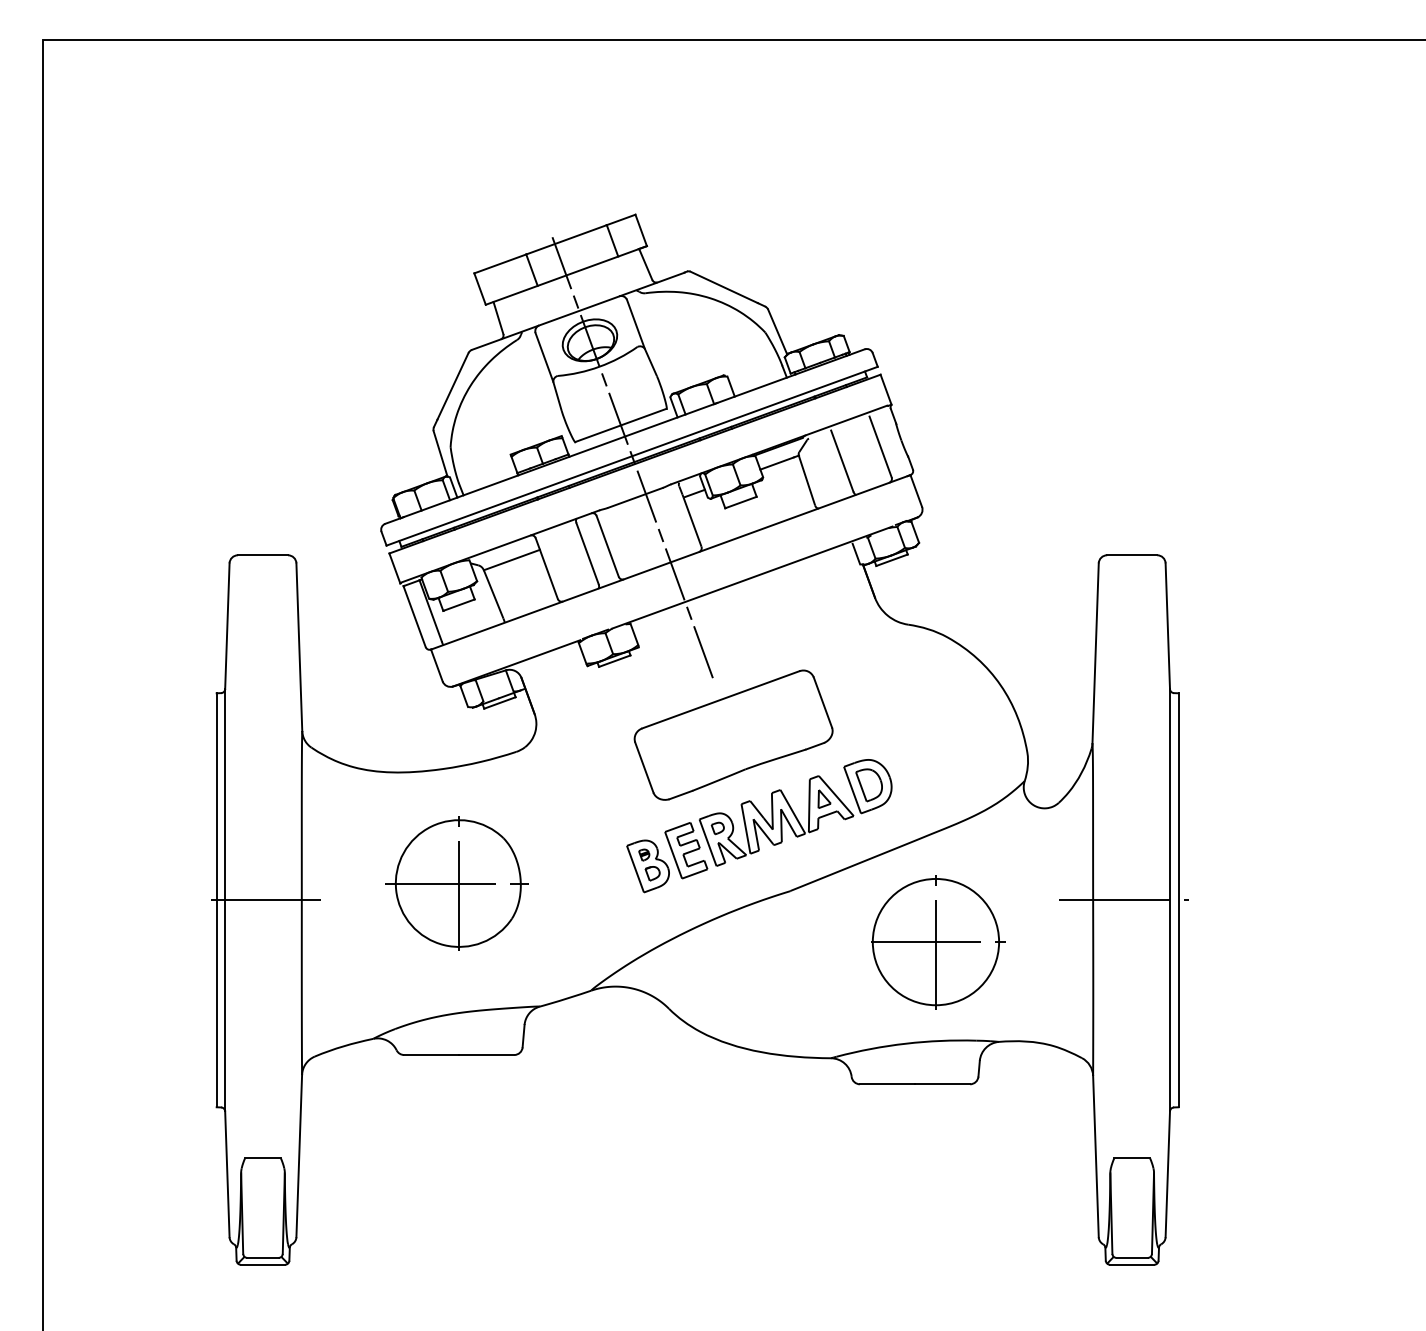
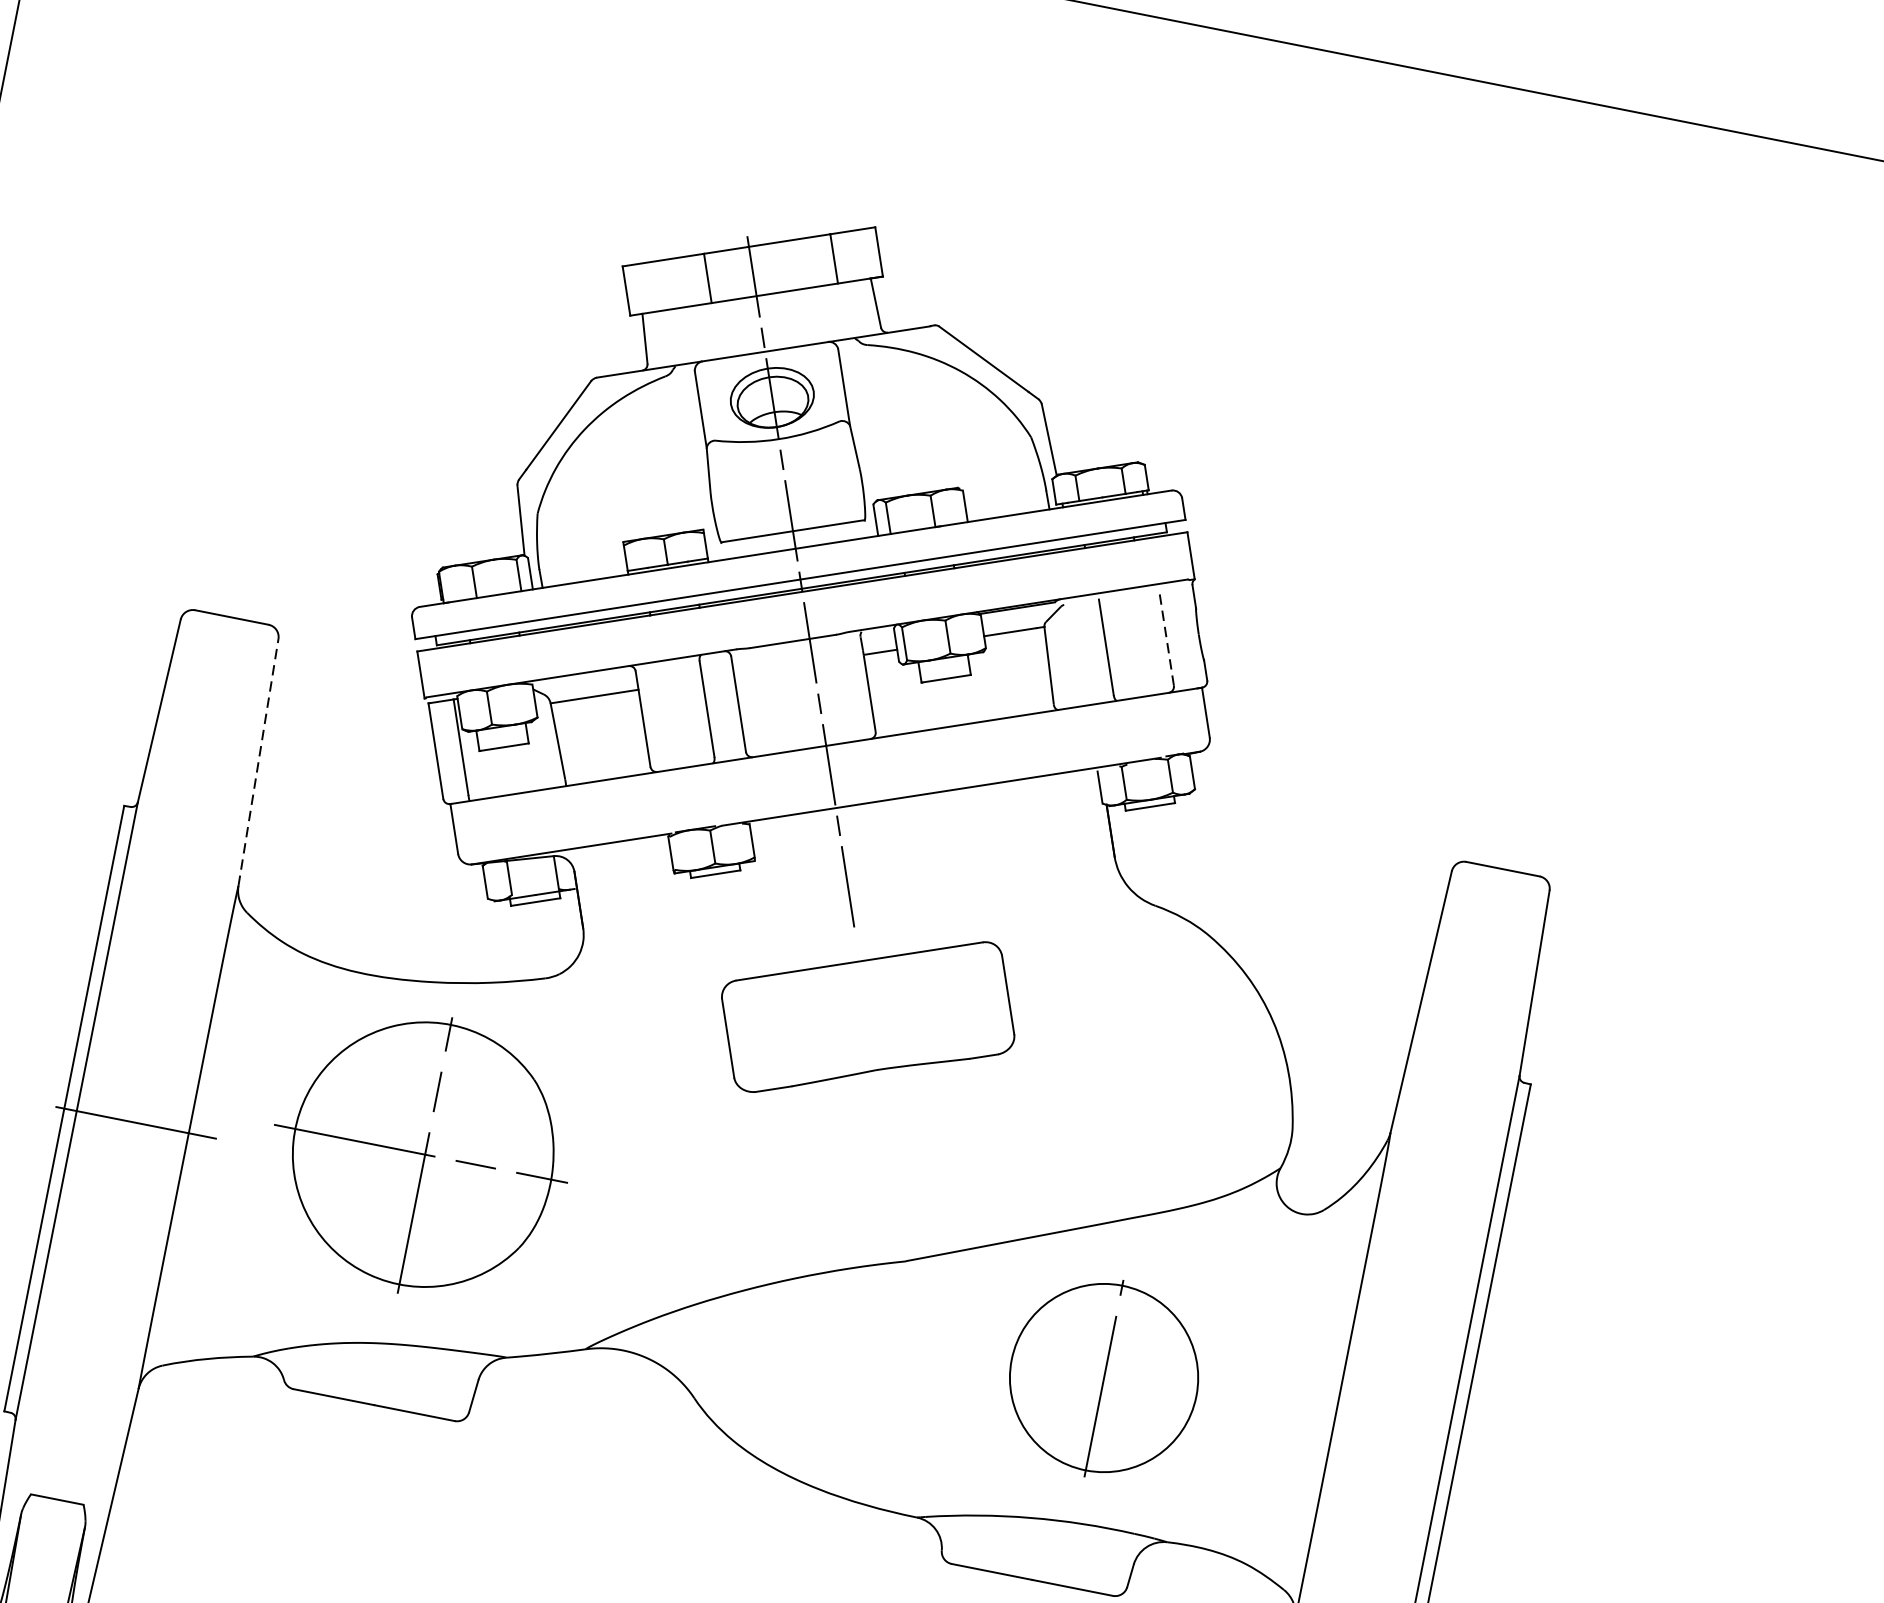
line: (880, 446) -> (1166, 637), solid -> dashed
line: (299, 647) -> (258, 762), solid -> dashed
part: (759, 826) -> (879, 1157), removed
part: (456, 883) -> (419, 1153), size x1.4
line: (1123, 900) -> (1390, 1371), removed
line: (937, 942) -> (1106, 1379), removed

